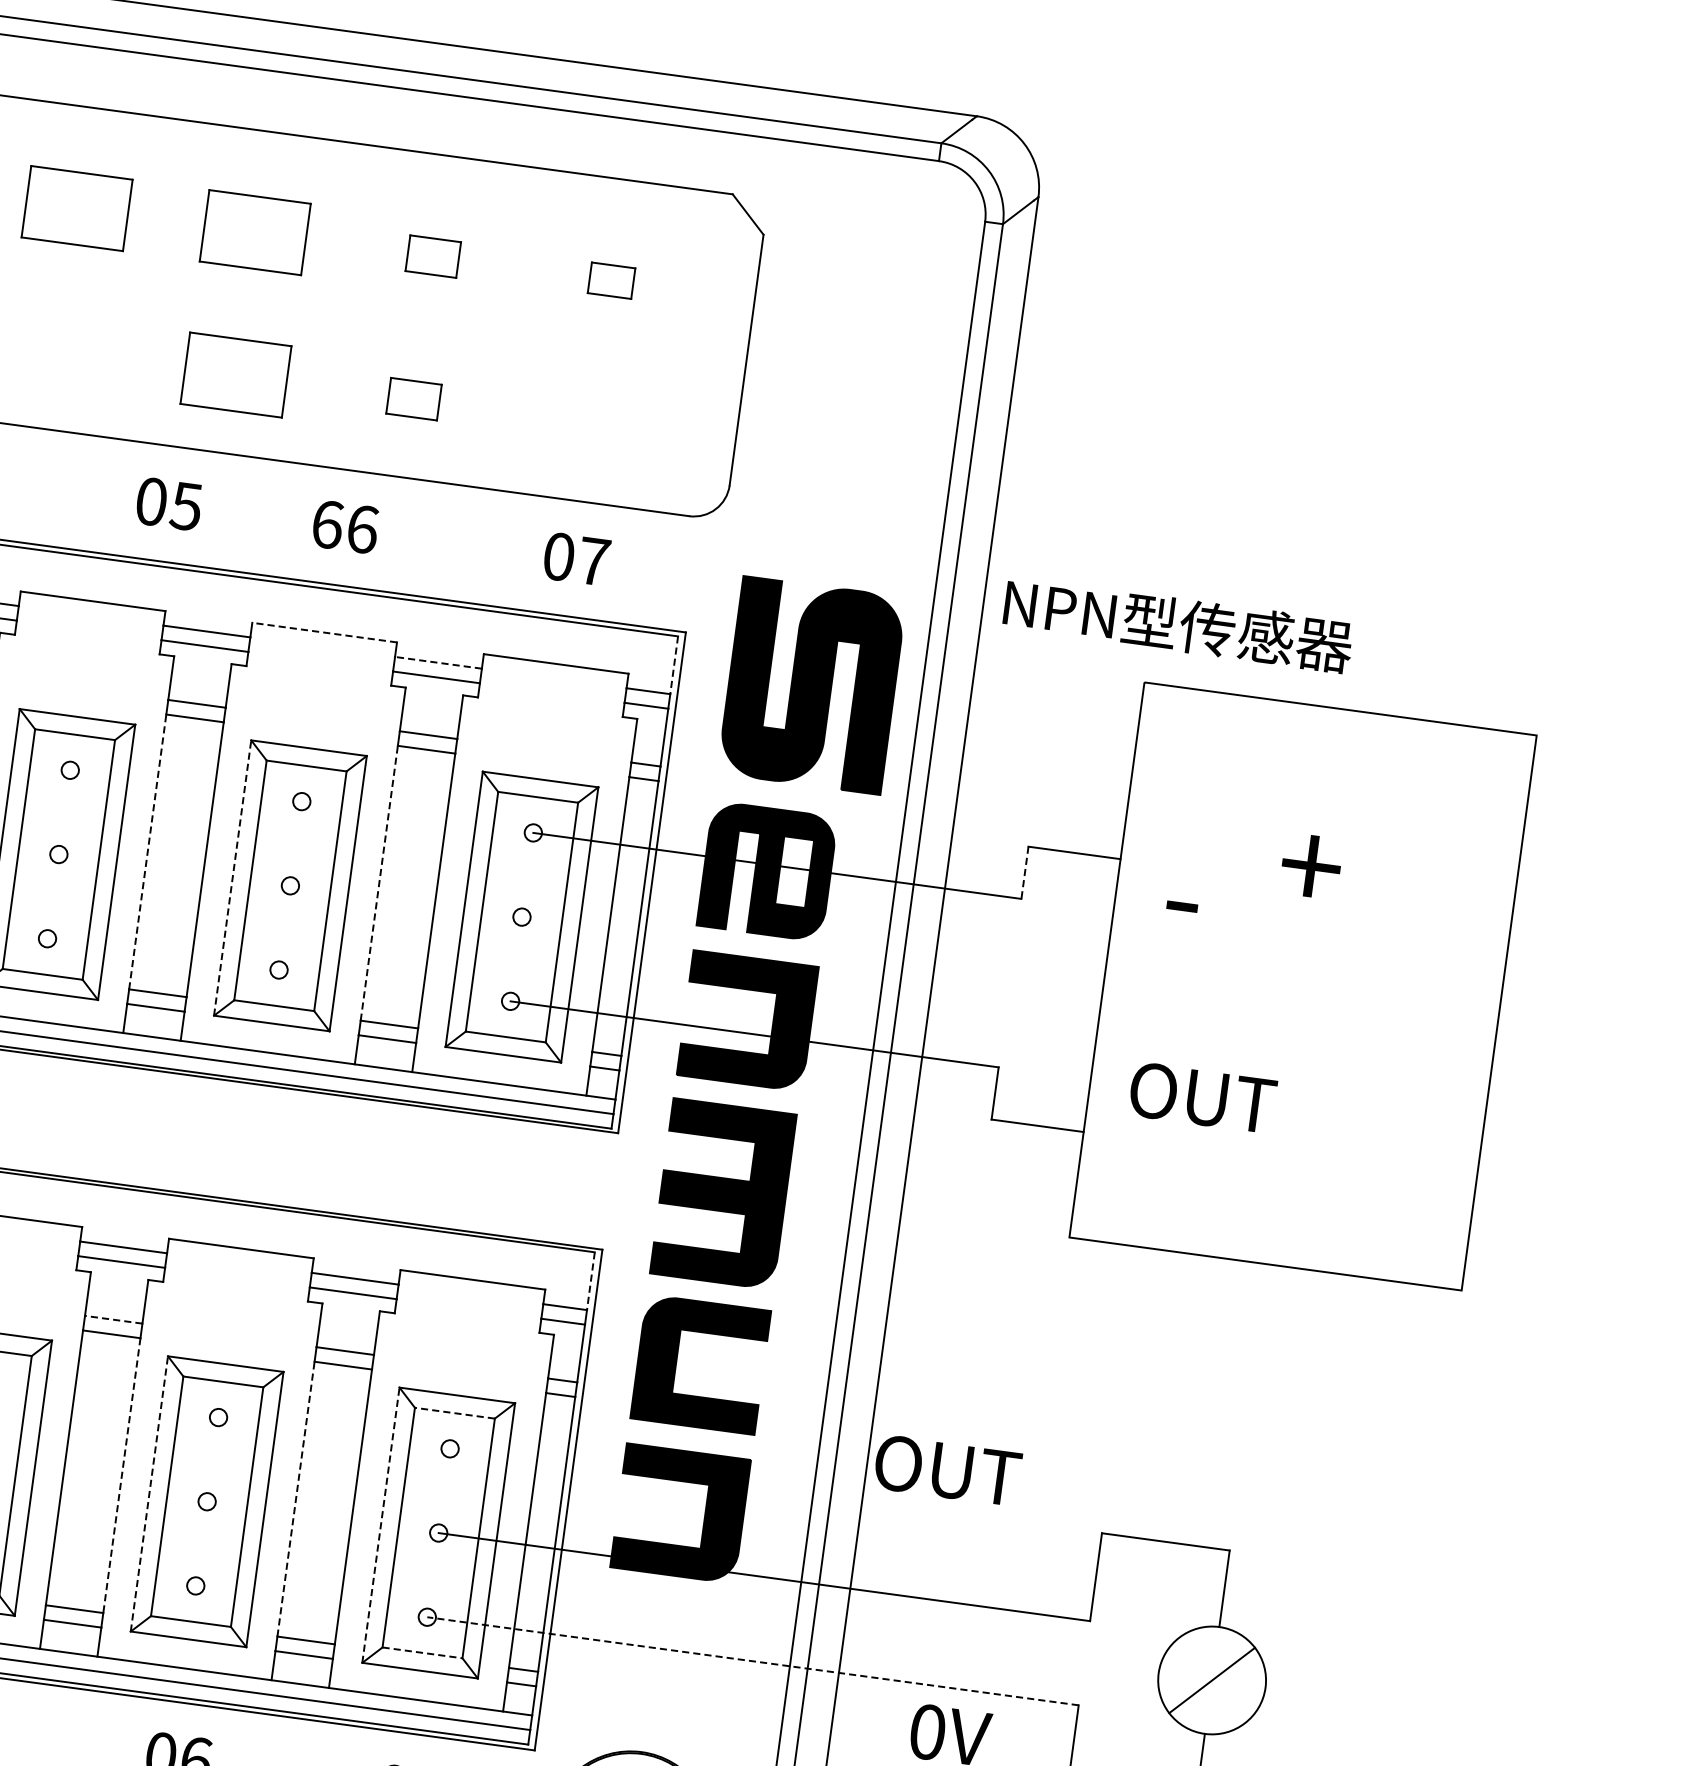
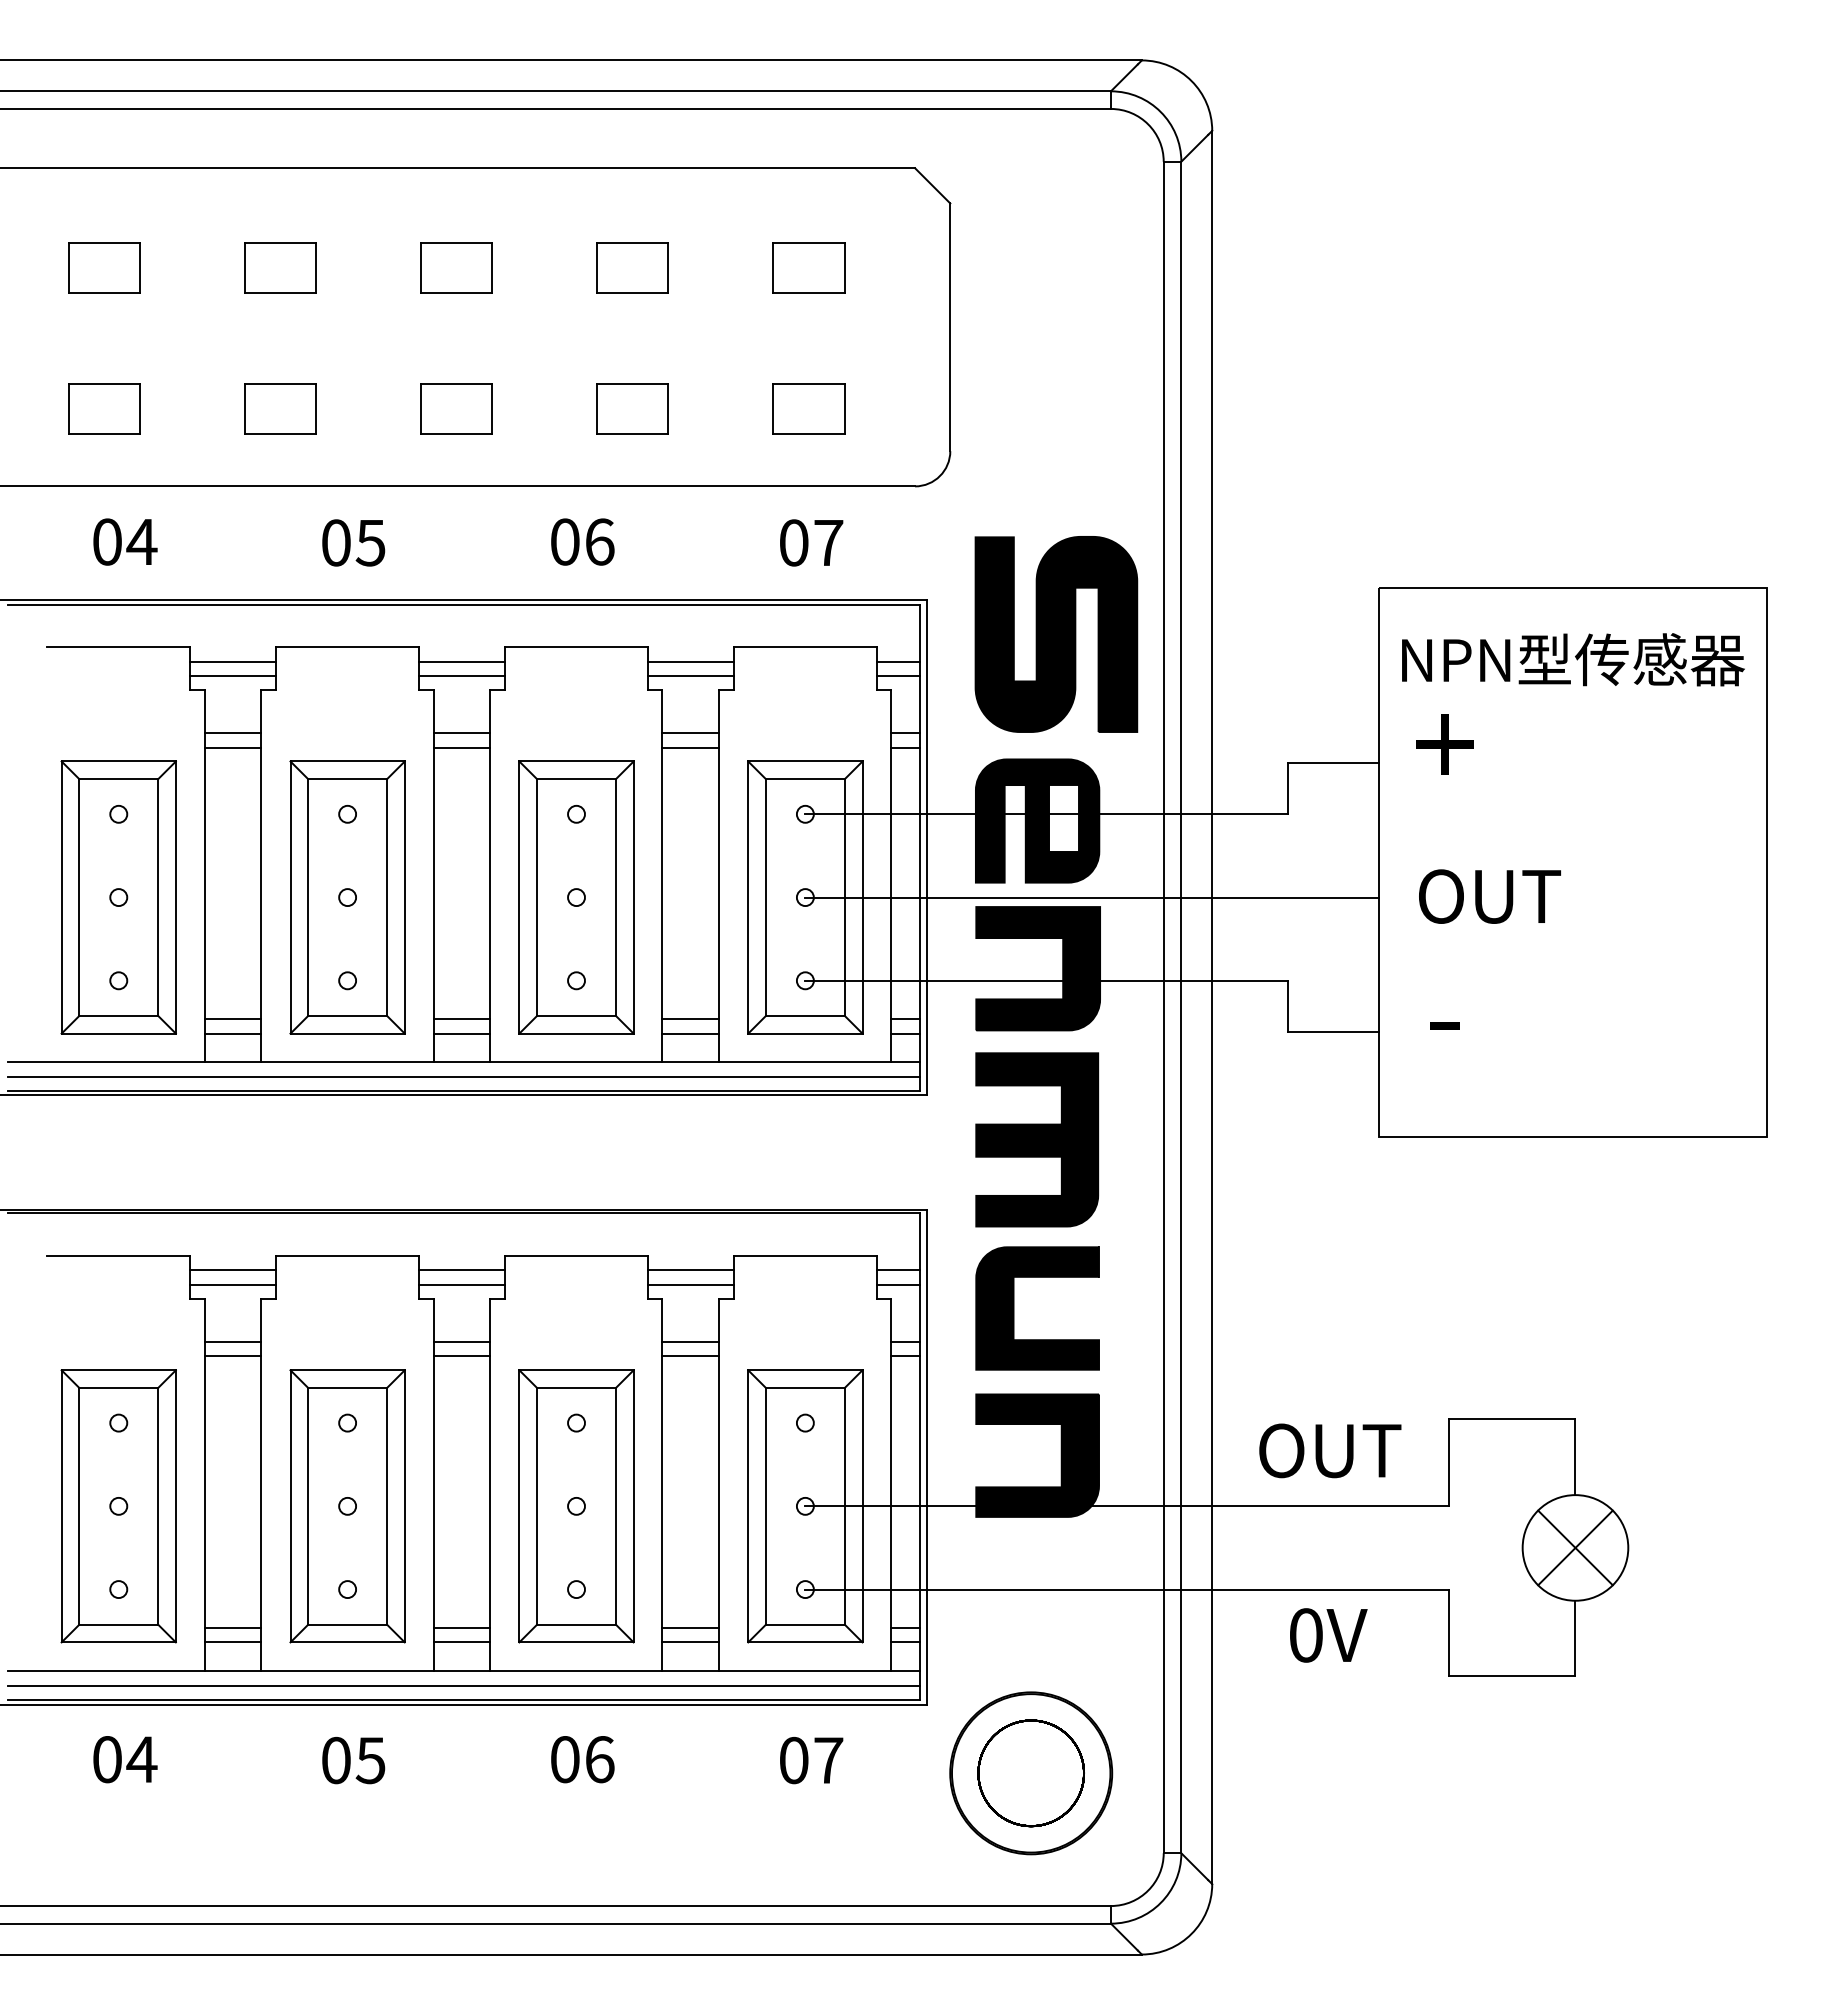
part: (77, 207) -> (280, 267), size x0.71
part: (255, 232) -> (456, 267), size x0.71
part: (433, 256) -> (632, 267), size x1.43
part: (611, 280) -> (808, 267), size x1.67
part: (57, 350) -> (280, 408), added
part: (235, 374) -> (456, 408), size x0.71
part: (413, 398) -> (632, 408), size x1.43
part: (592, 422) -> (808, 408), added
text: (169, 503) -> (353, 542), moved
text: (328, 524) -> (565, 541), 66 -> 06
text: (1178, 624) -> (1573, 659), moved
line: (324, 632) -> (576, 647), dashed -> solid
line: (438, 662) -> (690, 661), dashed -> solid
line: (674, 665) -> (920, 633), dashed -> solid
line: (147, 852) -> (433, 883), dashed -> solid
text: (1310, 866) -> (1444, 744), moved
line: (1024, 872) -> (1287, 788), dashed -> solid
line: (232, 877) -> (519, 897), dashed -> solid
line: (379, 883) -> (662, 883), dashed -> solid
text: (1181, 906) -> (1444, 1025), moved
line: (811, 956) -> (1091, 897), added
text: (1202, 1097) -> (1489, 896), moved
line: (591, 1280) -> (920, 1241), dashed -> solid
line: (113, 1319) -> (461, 1341), dashed -> solid
line: (455, 1412) -> (805, 1387), dashed -> solid
text: (948, 1470) -> (1330, 1450), moved
line: (122, 1475) -> (490, 1492), dashed -> solid
line: (149, 1493) -> (519, 1505), dashed -> solid
line: (296, 1499) -> (662, 1492), dashed -> solid
line: (381, 1524) -> (748, 1505), dashed -> solid
line: (422, 1652) -> (805, 1624), dashed -> solid
line: (753, 1661) -> (1127, 1589), dashed -> solid
line: (1212, 1680) -> (1575, 1547), added

